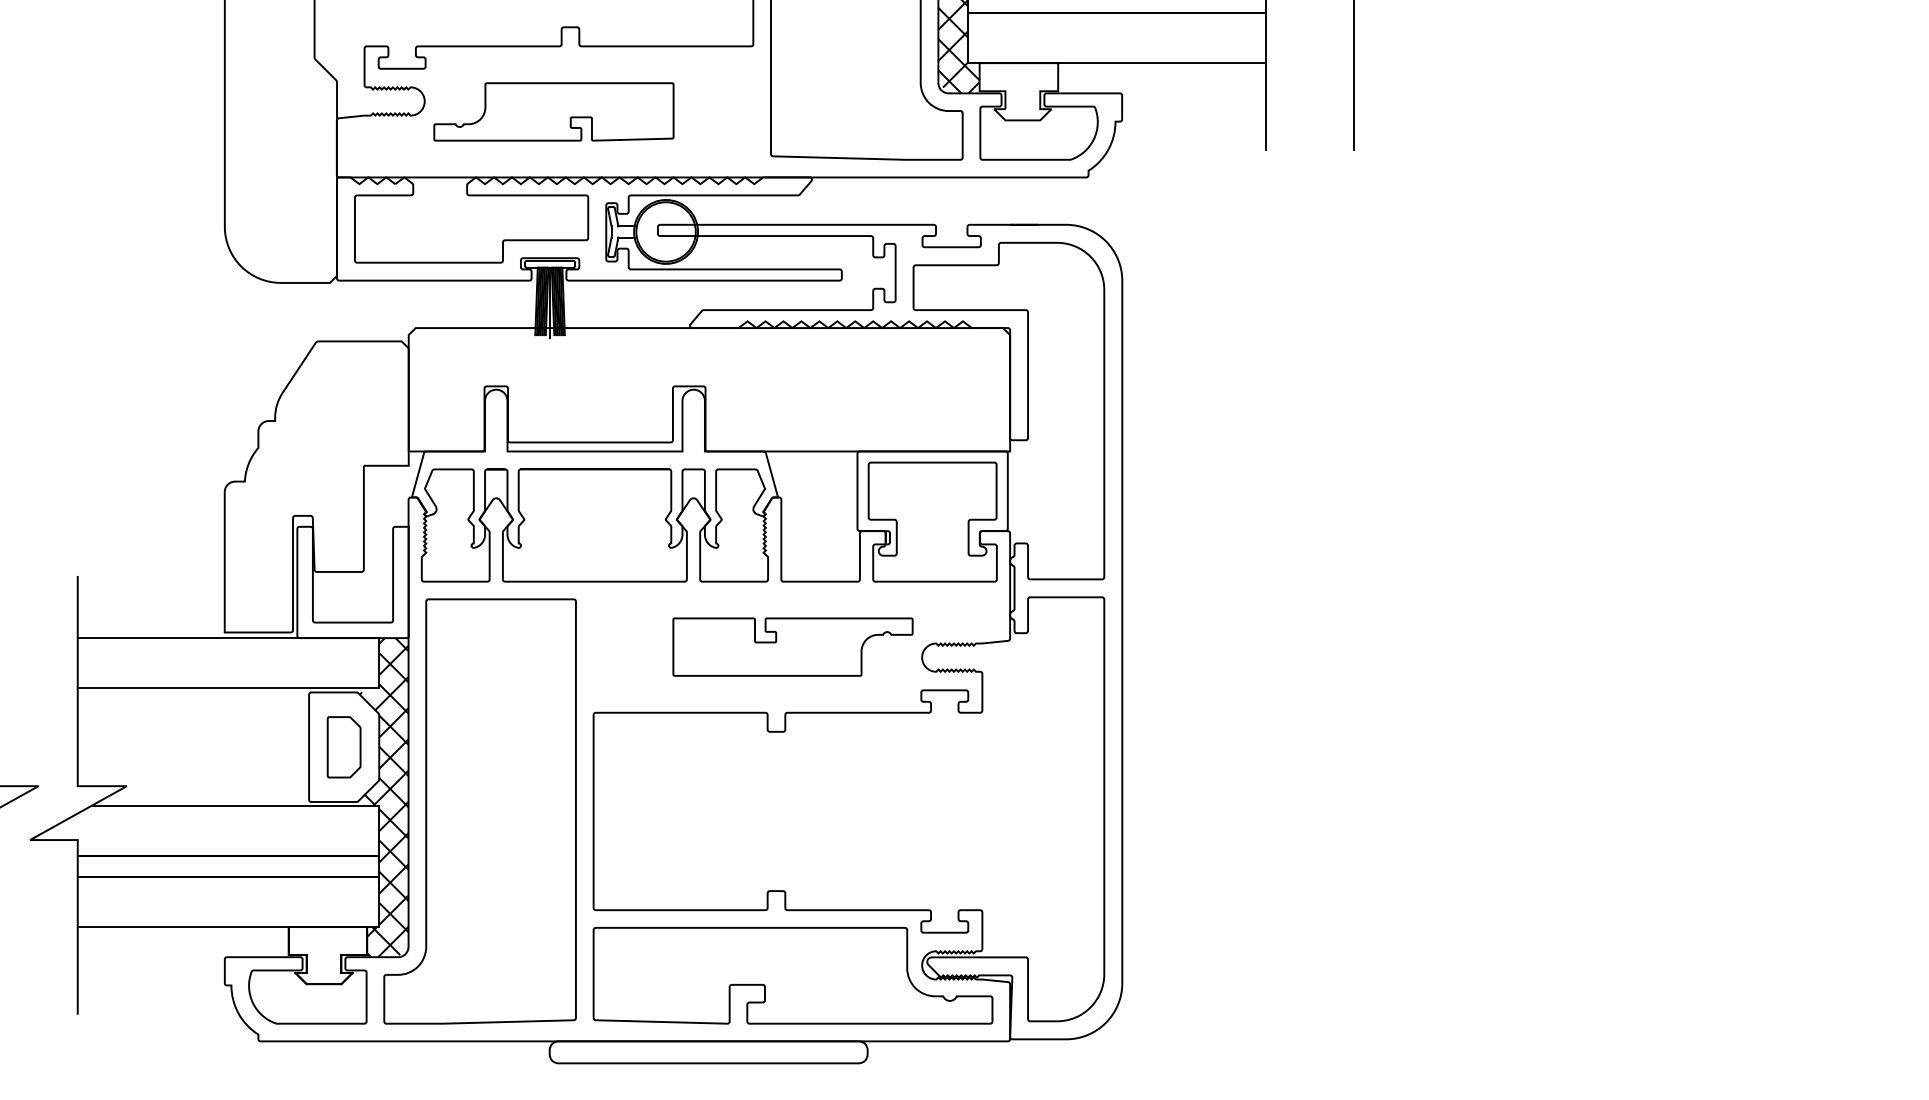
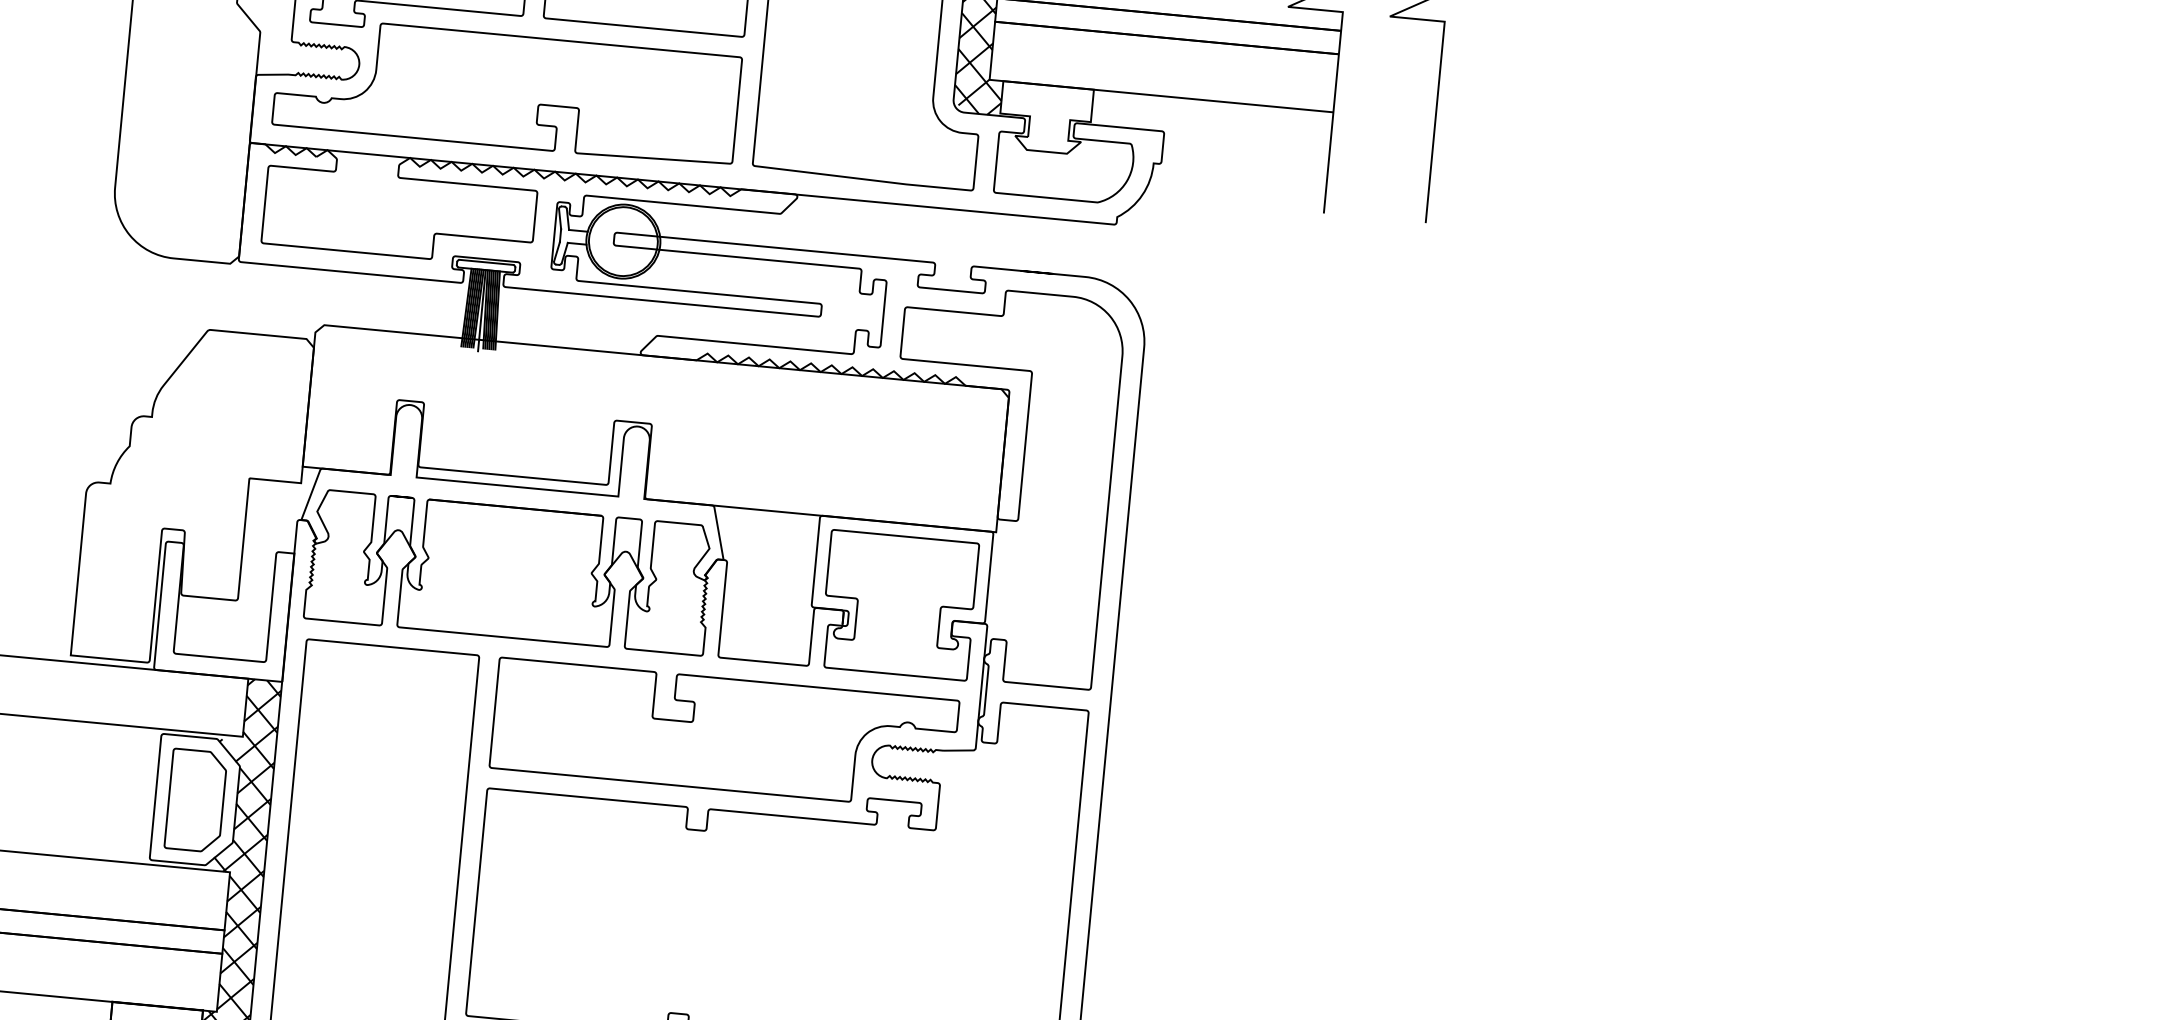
part: (553, 111) -> (506, 90), size x1.67
part: (792, 646) -> (723, 733), size x1.67
part: (343, 747) -> (195, 800), size x1.43

